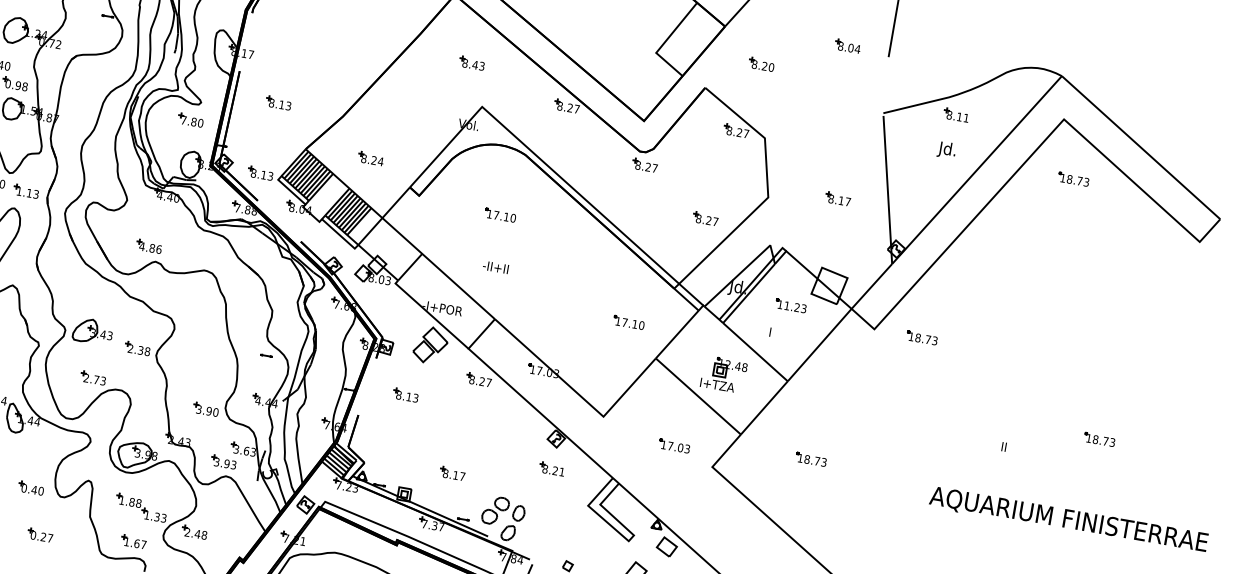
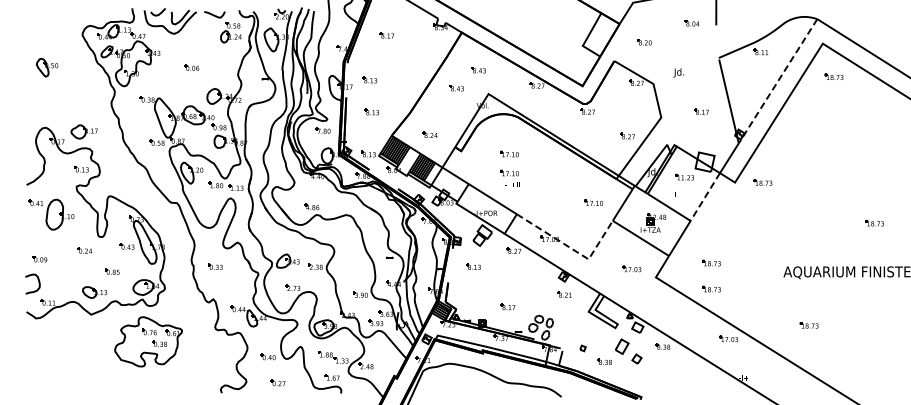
part: (284, 47) -> (369, 79), added
part: (429, 88) -> (456, 88), added
text: (946, 149) -> (678, 72), moved
line: (977, 170) -> (778, 81), solid -> dashed
part: (494, 246) -> (509, 172), added
line: (819, 345) -> (705, 197), solid -> dashed
line: (579, 395) -> (572, 249), solid -> dashed
part: (803, 502) -> (711, 288), added

